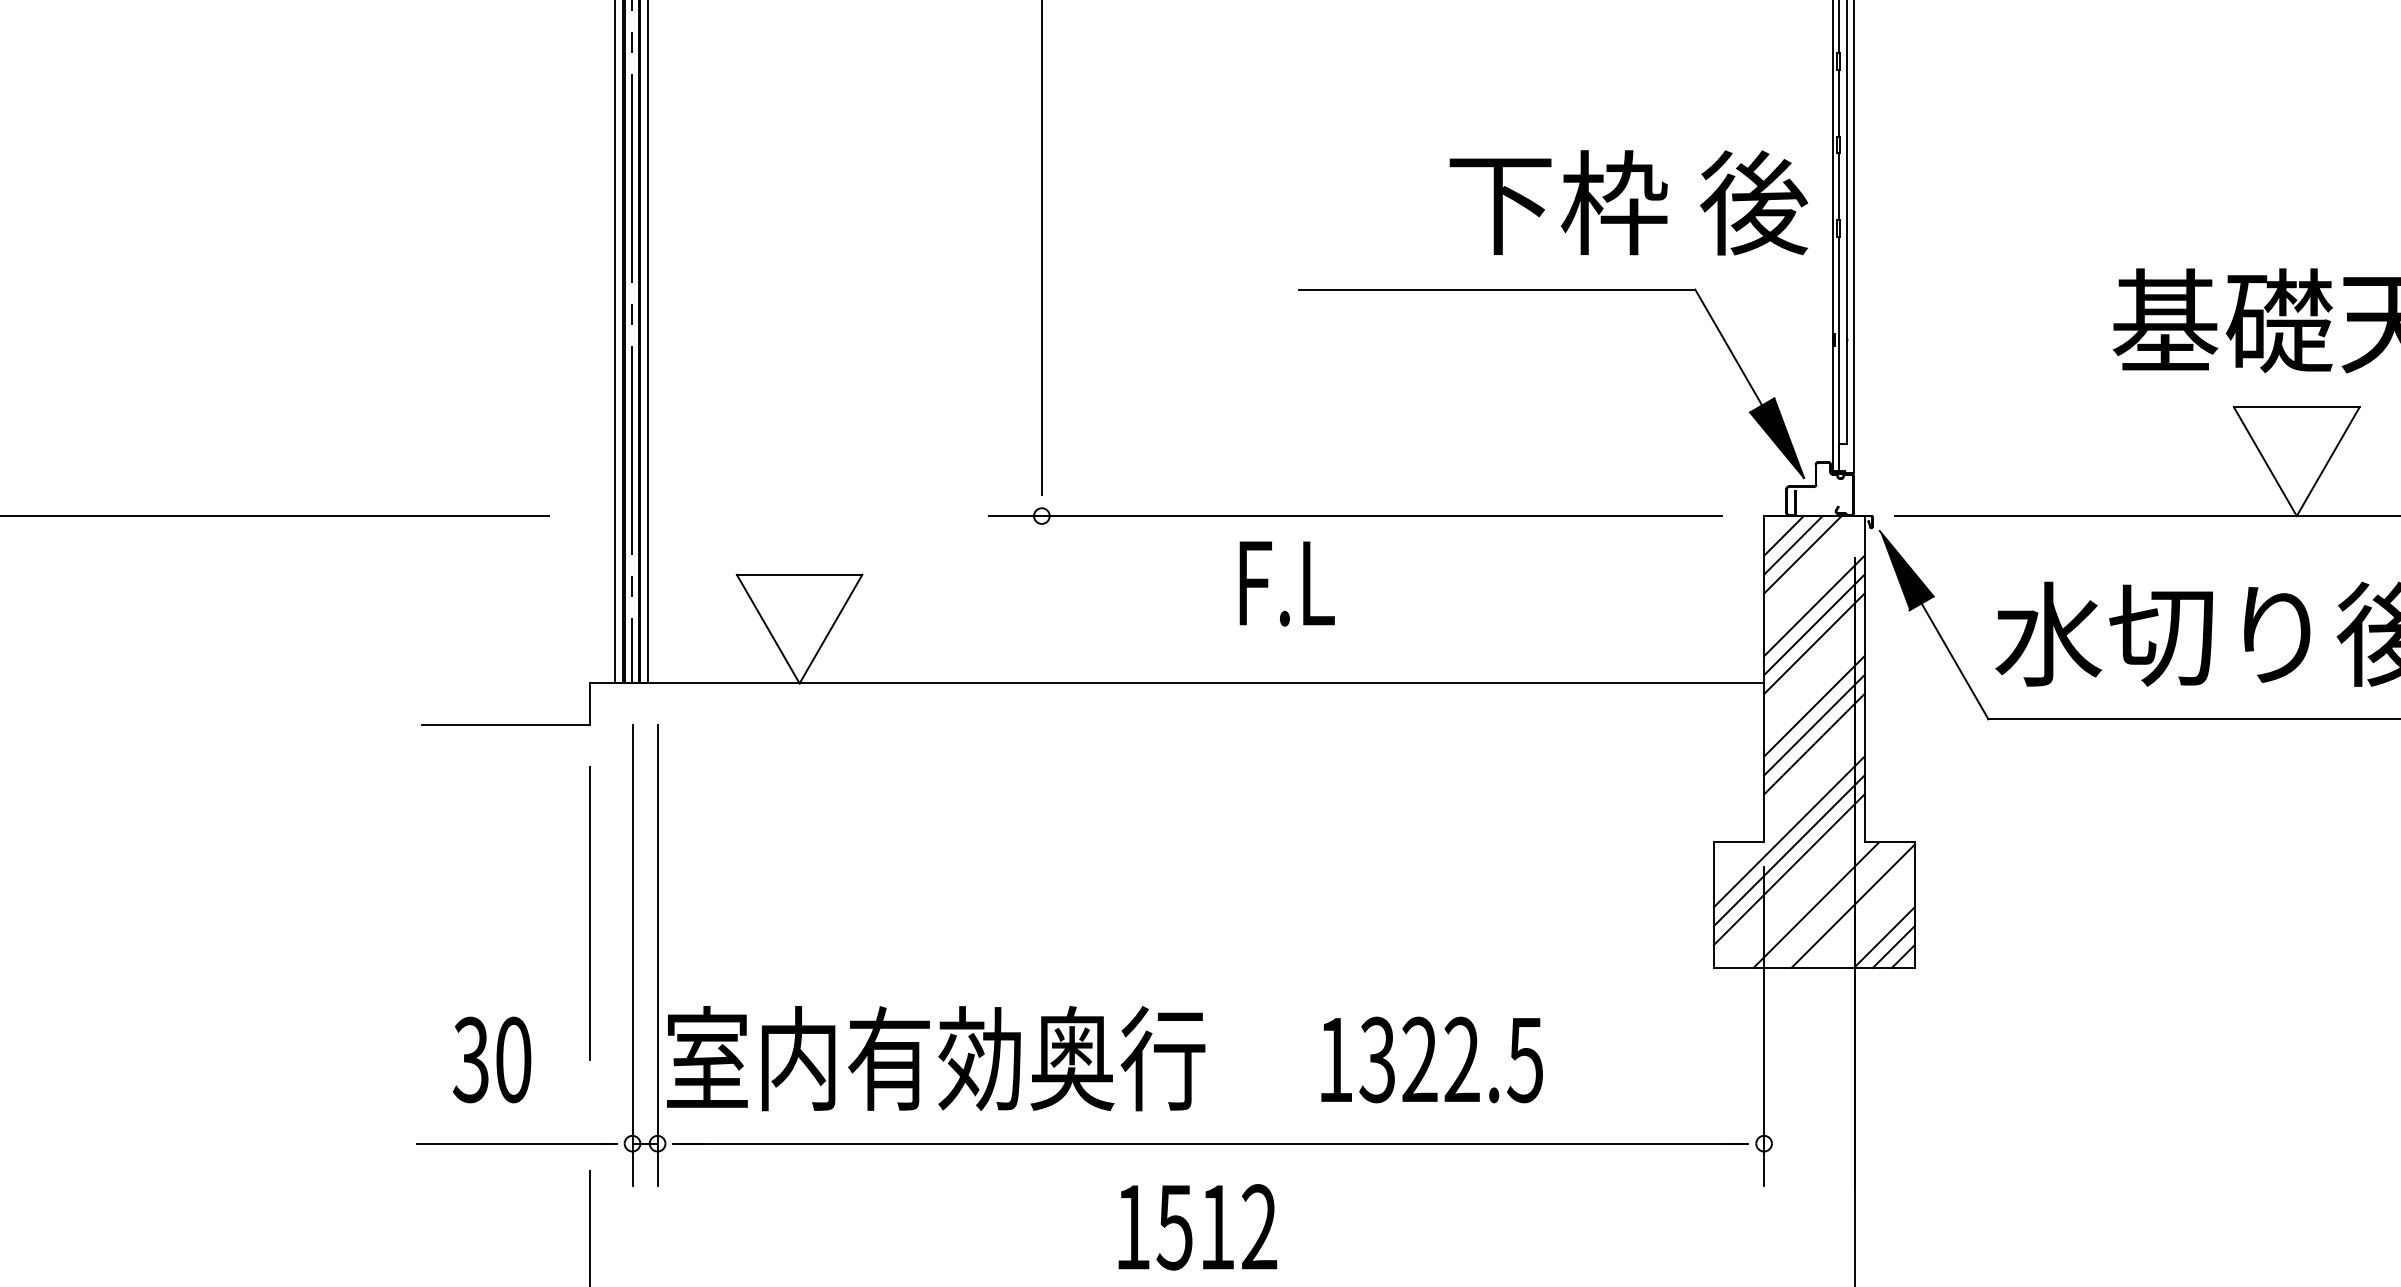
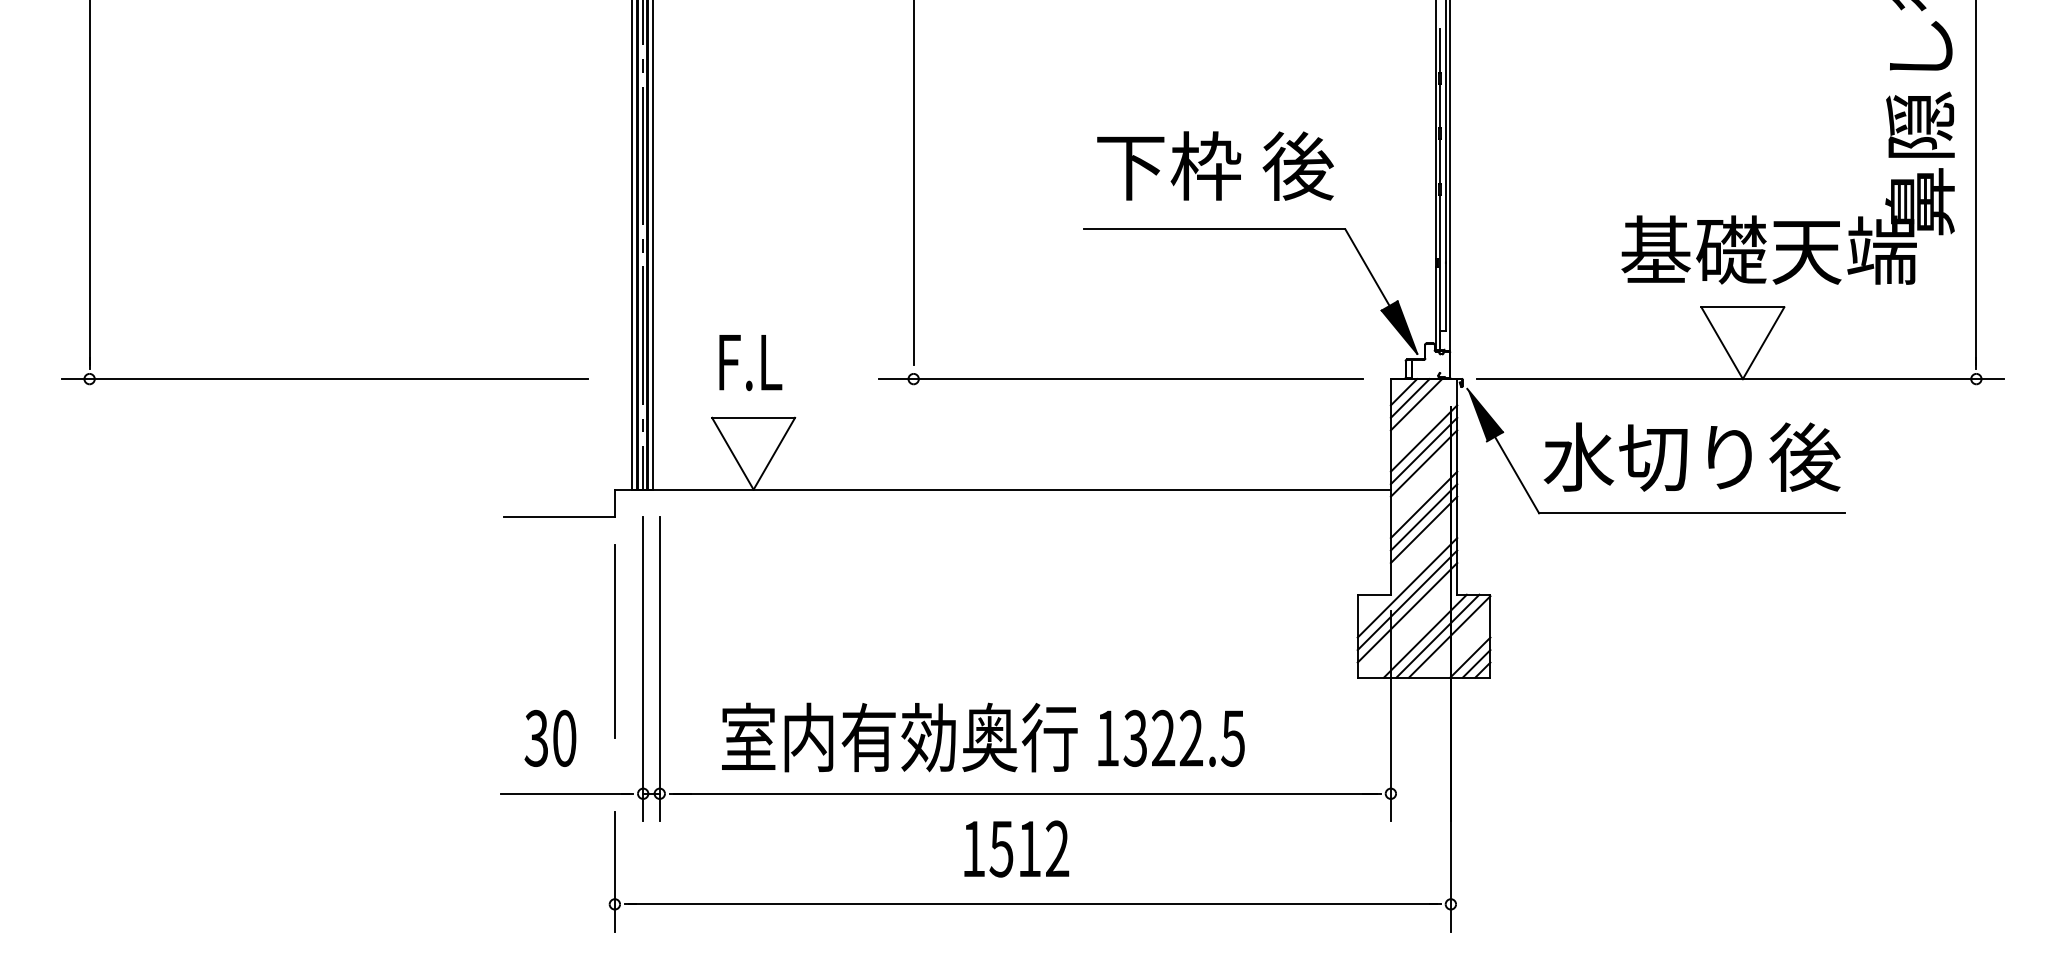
text: (1628, 201) -> (1215, 165), moved
text: (1286, 584) -> (750, 363), moved
line: (1834, 904) -> (1437, 635), added
text: (935, 1058) -> (899, 737), moved

